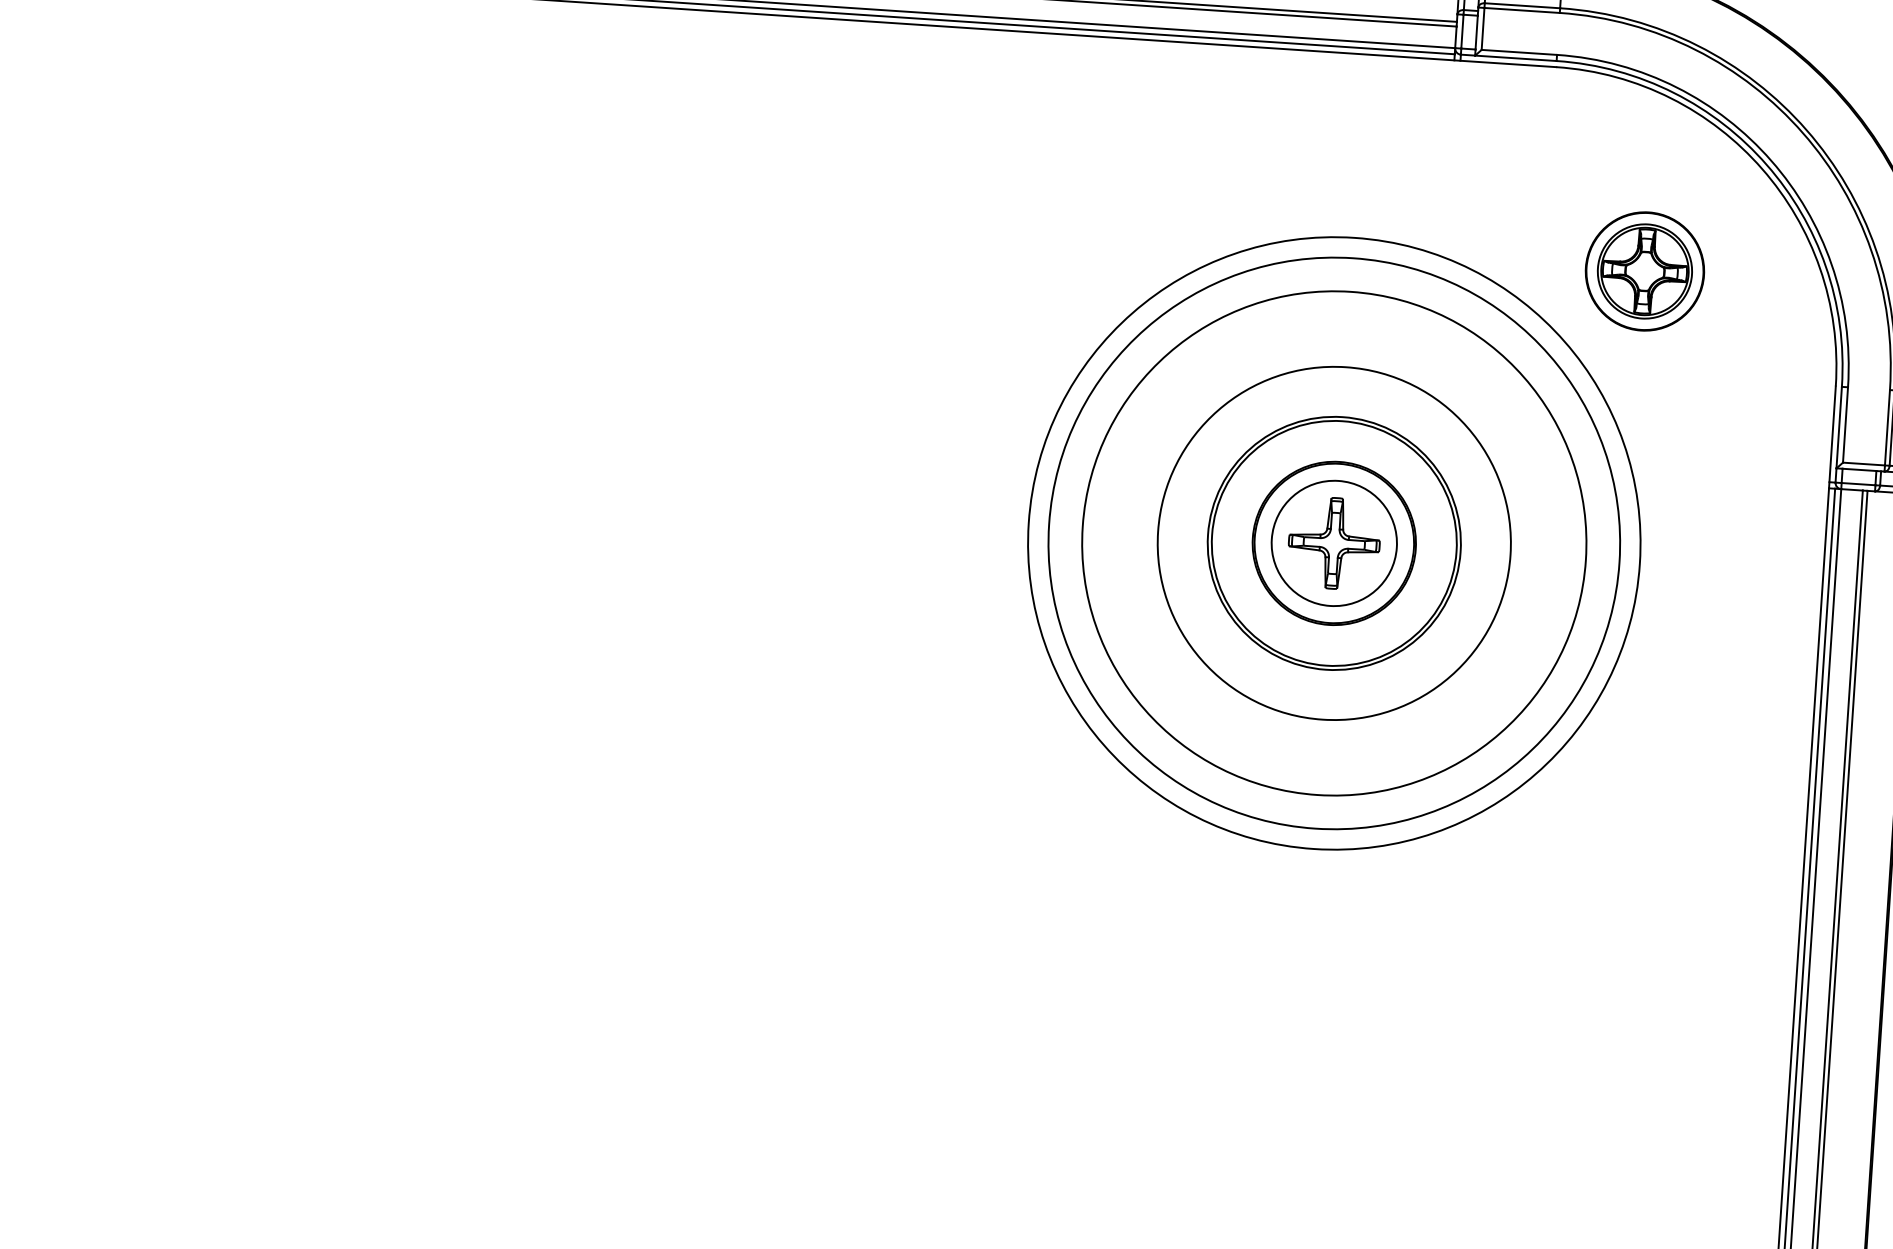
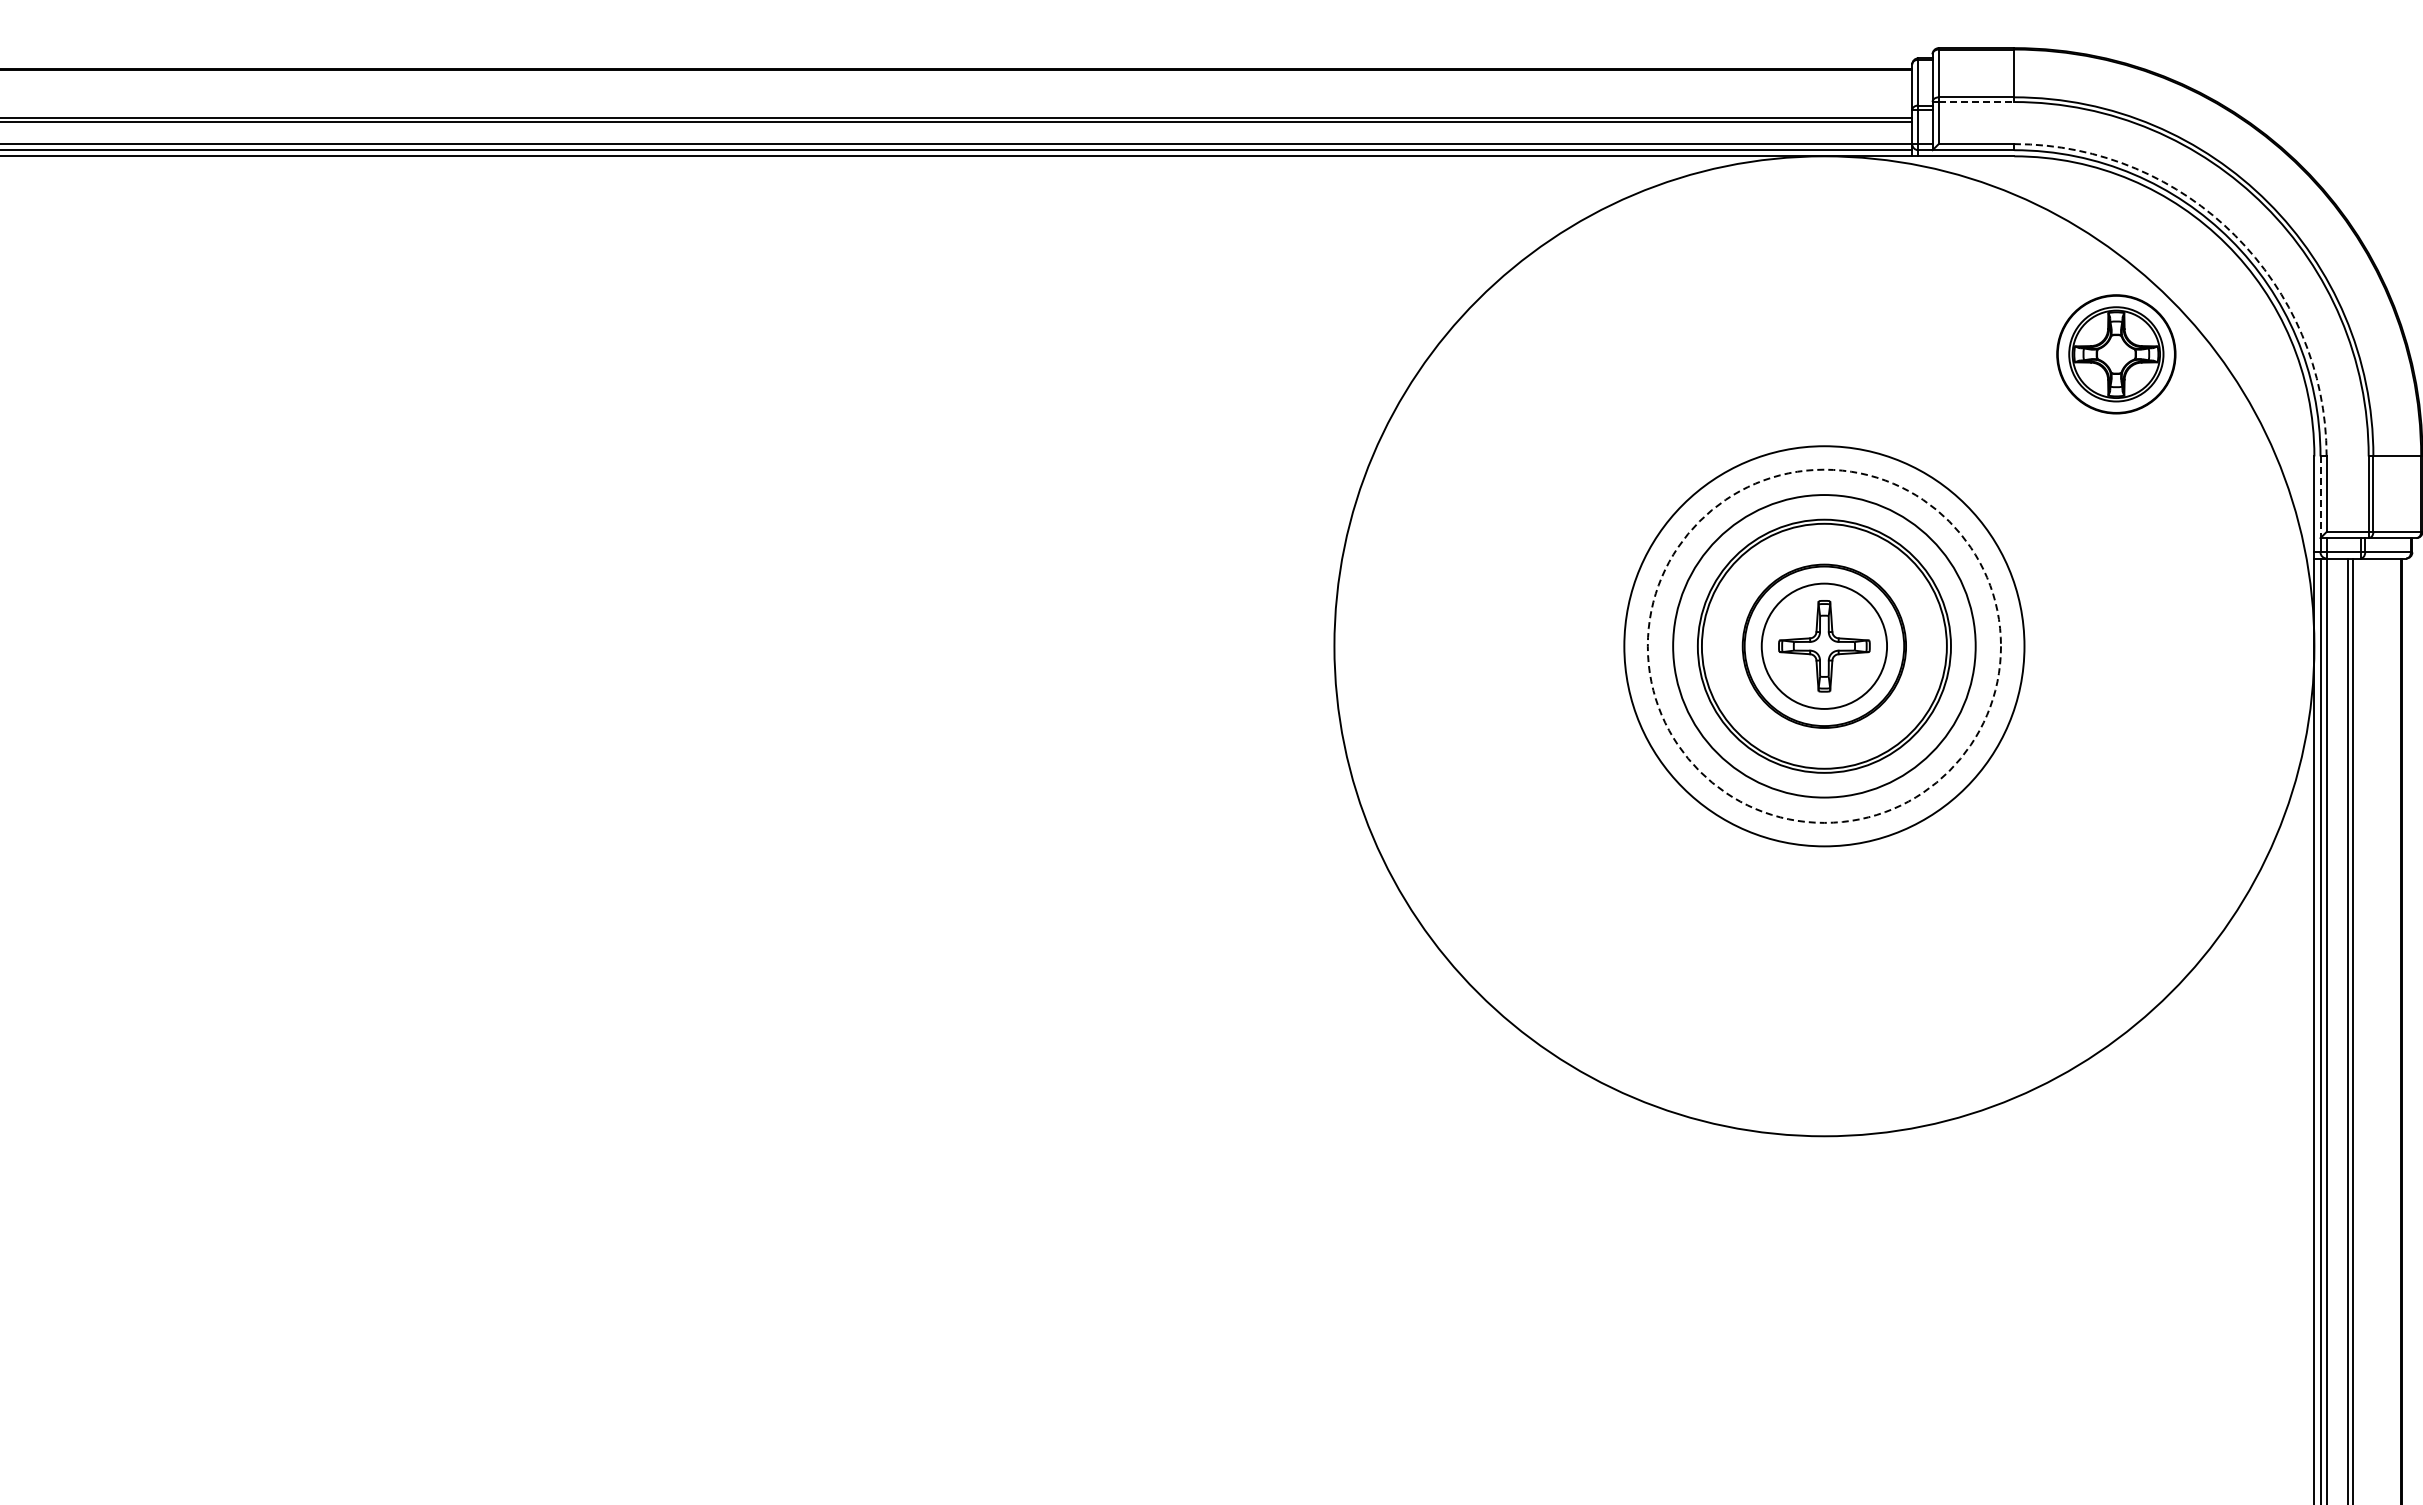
line: (1522, 10) -> (1976, 102), solid -> dashed
arc: (1771, 160) -> (2235, 235), solid -> dashed
line: (1839, 427) -> (2320, 497), solid -> dashed
circle: (1334, 542) -> (1824, 645), solid -> dashed
circle: (1334, 543) -> (1824, 646), size x0.6
circle: (1334, 543) -> (1824, 646), size x0.7
circle: (1334, 543) -> (1824, 646), size x1.6

